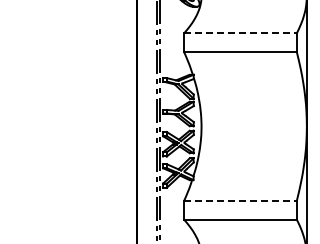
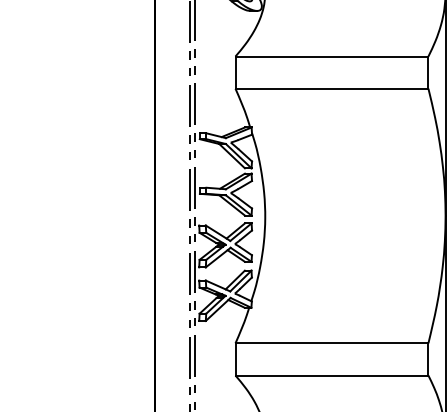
line: (241, 33) -> (333, 56), dashed -> solid
line: (241, 200) -> (333, 342), dashed -> solid

